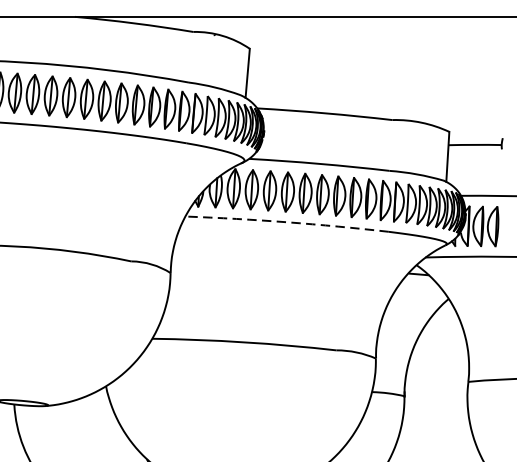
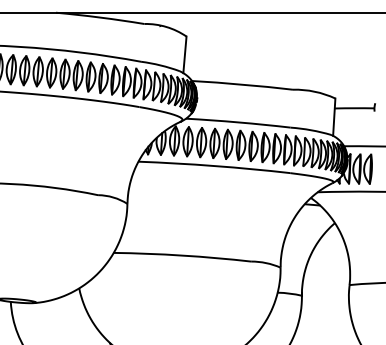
arc: (287, 222) -> (214, 166), dashed -> solid

